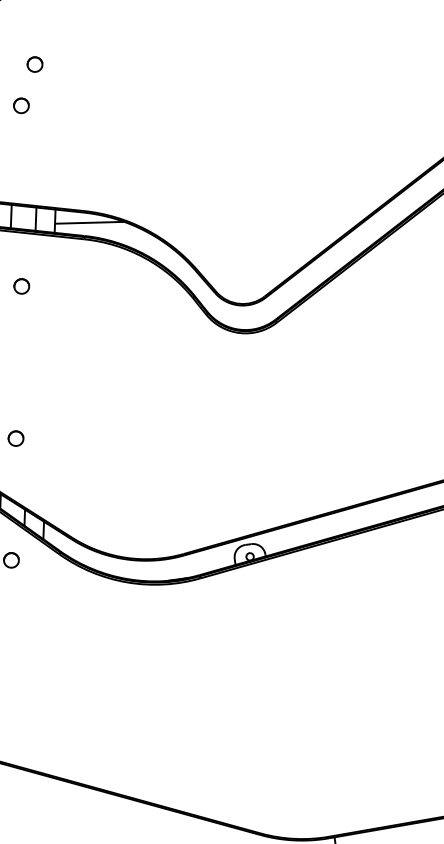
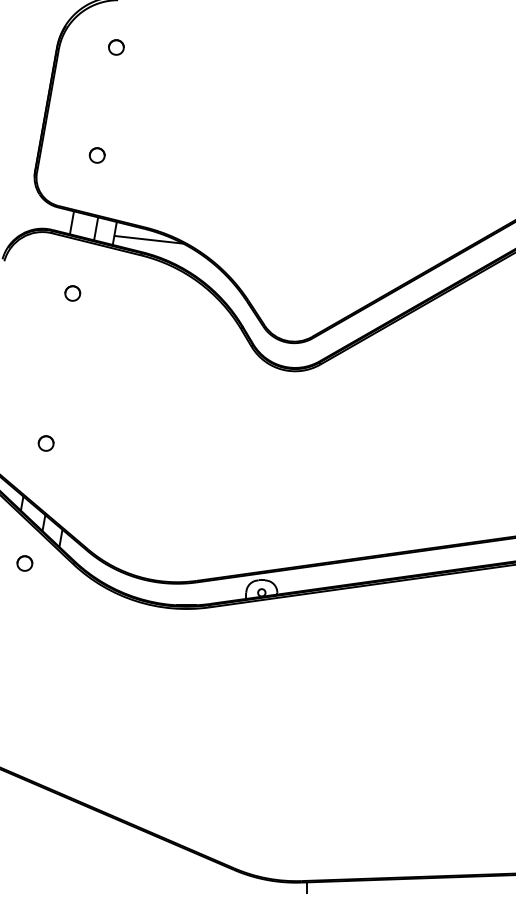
part: (35, 64) -> (116, 47), moved
part: (20, 105) -> (96, 155), moved

